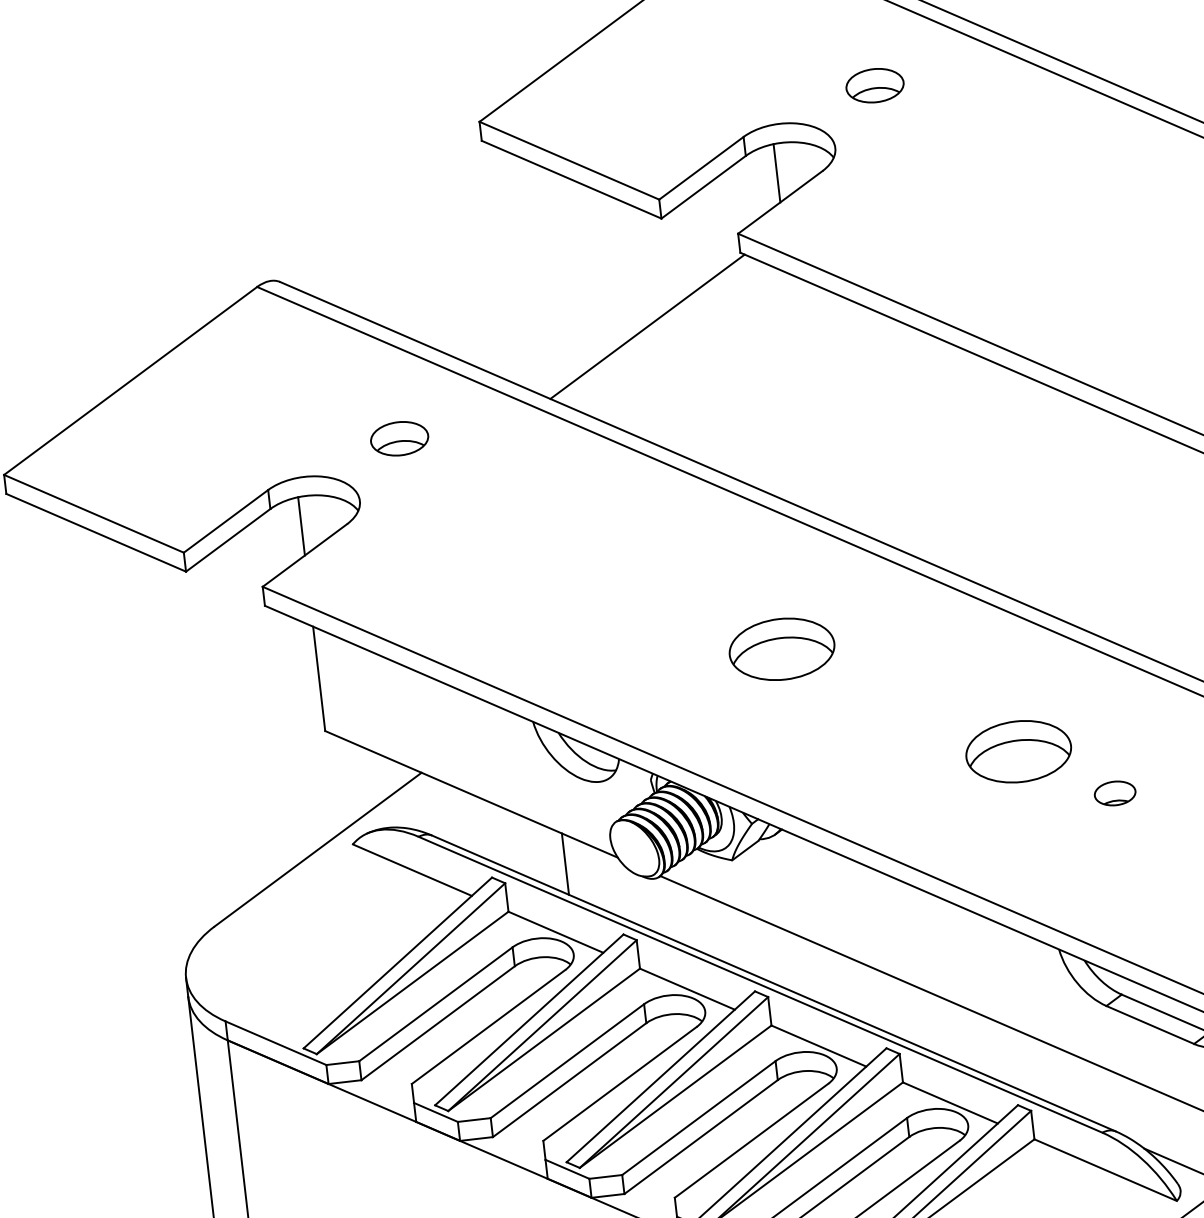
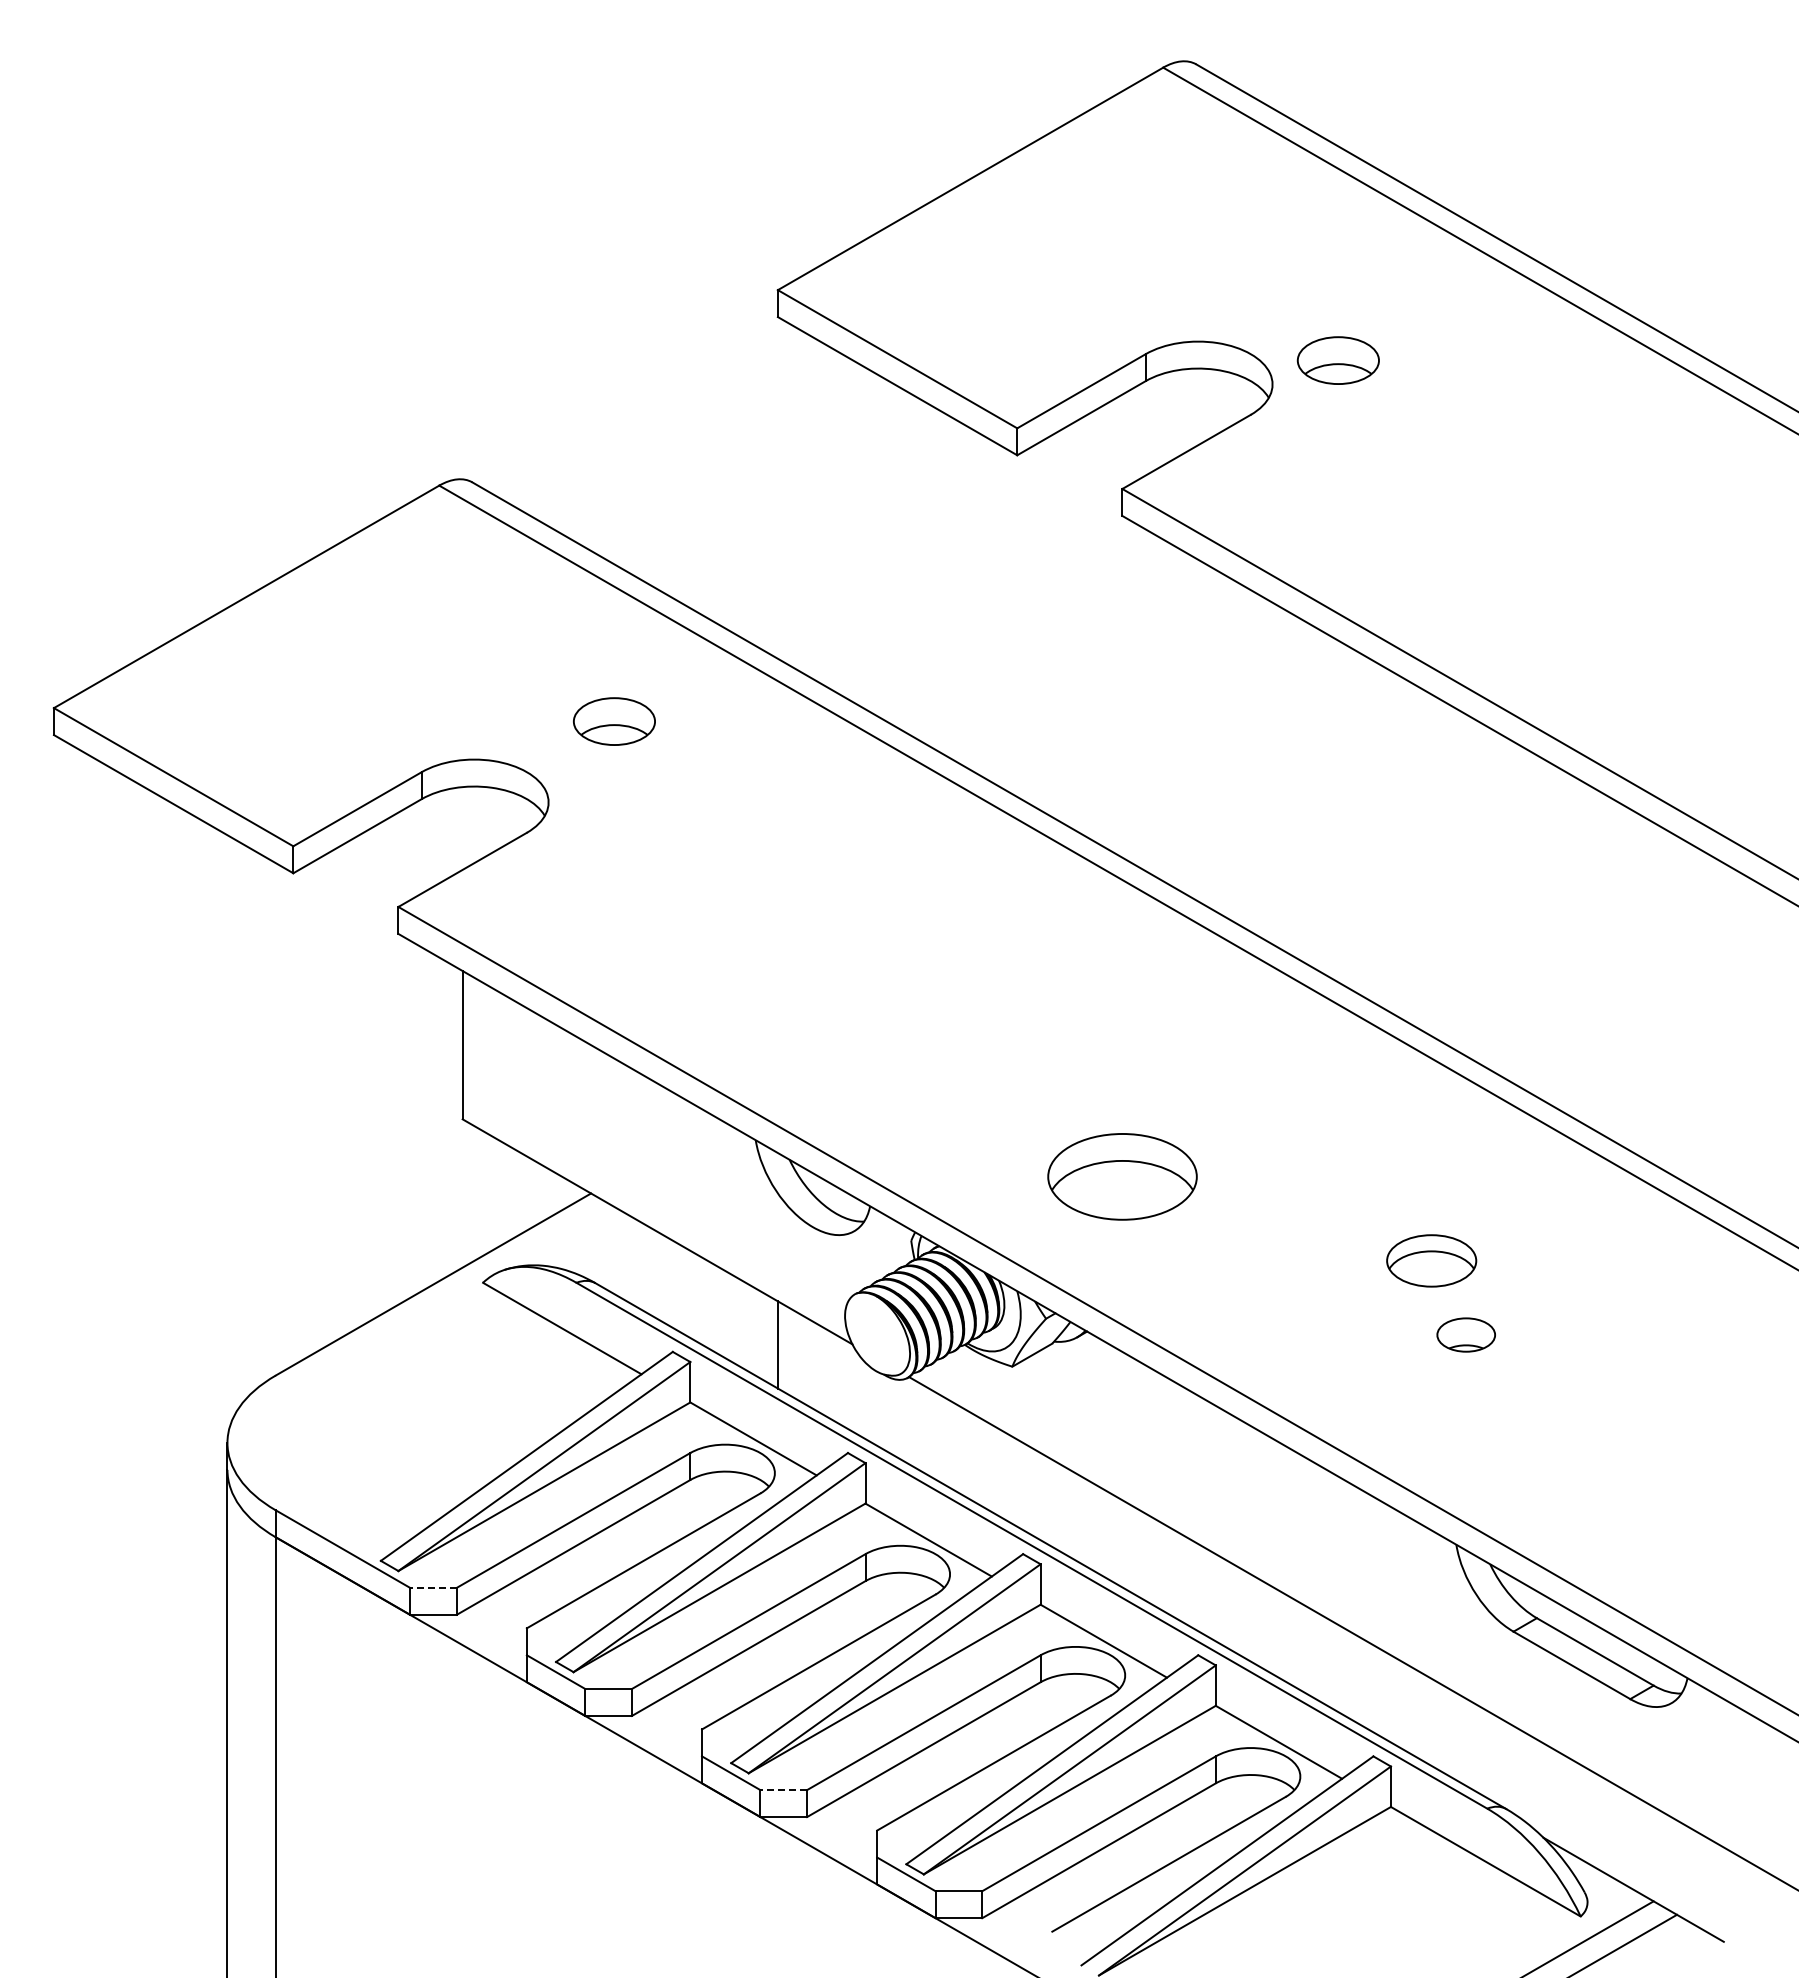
part: (874, 85) -> (1337, 360), moved
line: (776, 173) -> (1186, 410), removed
line: (647, 326) -> (980, 604), removed
line: (301, 526) -> (462, 828), removed
part: (782, 649) -> (1122, 1176), moved
part: (1018, 751) -> (1431, 1260), size x0.6
part: (1114, 793) -> (1465, 1334), moved
line: (342, 1062) -> (432, 1587), solid -> dashed
line: (605, 1177) -> (783, 1790), solid -> dashed

